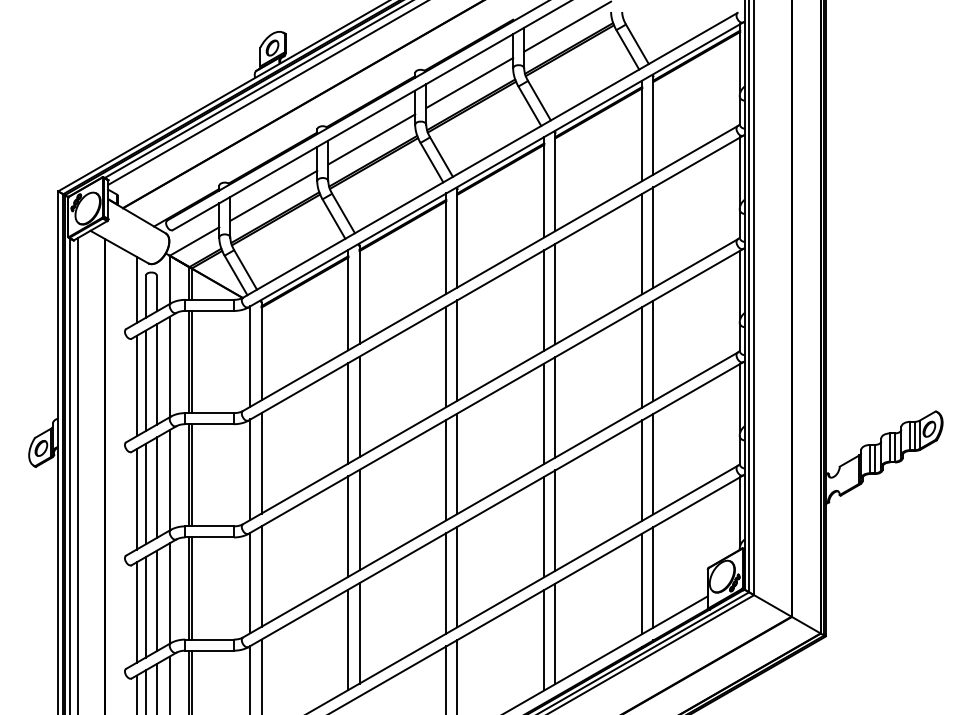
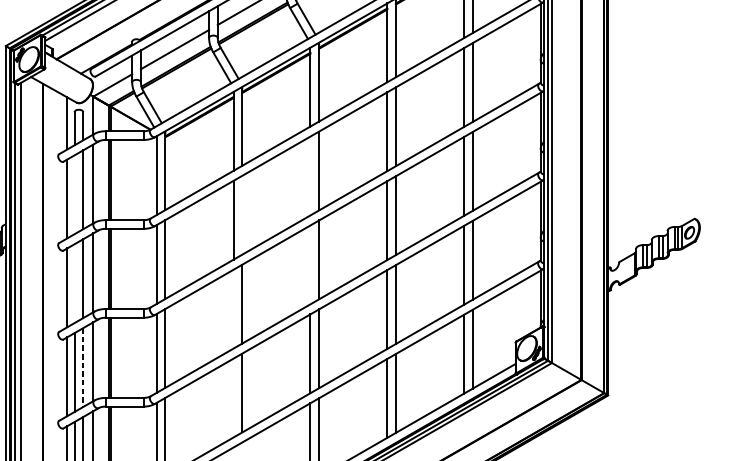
line: (446, 356) -> (310, 175), removed
line: (145, 380) -> (74, 194), removed
line: (359, 406) -> (242, 214), removed
line: (446, 469) -> (310, 264), removed
line: (145, 493) -> (74, 283), removed
line: (348, 526) -> (233, 309), removed
line: (156, 601) -> (82, 368), solid -> dashed
line: (348, 639) -> (233, 397), removed

